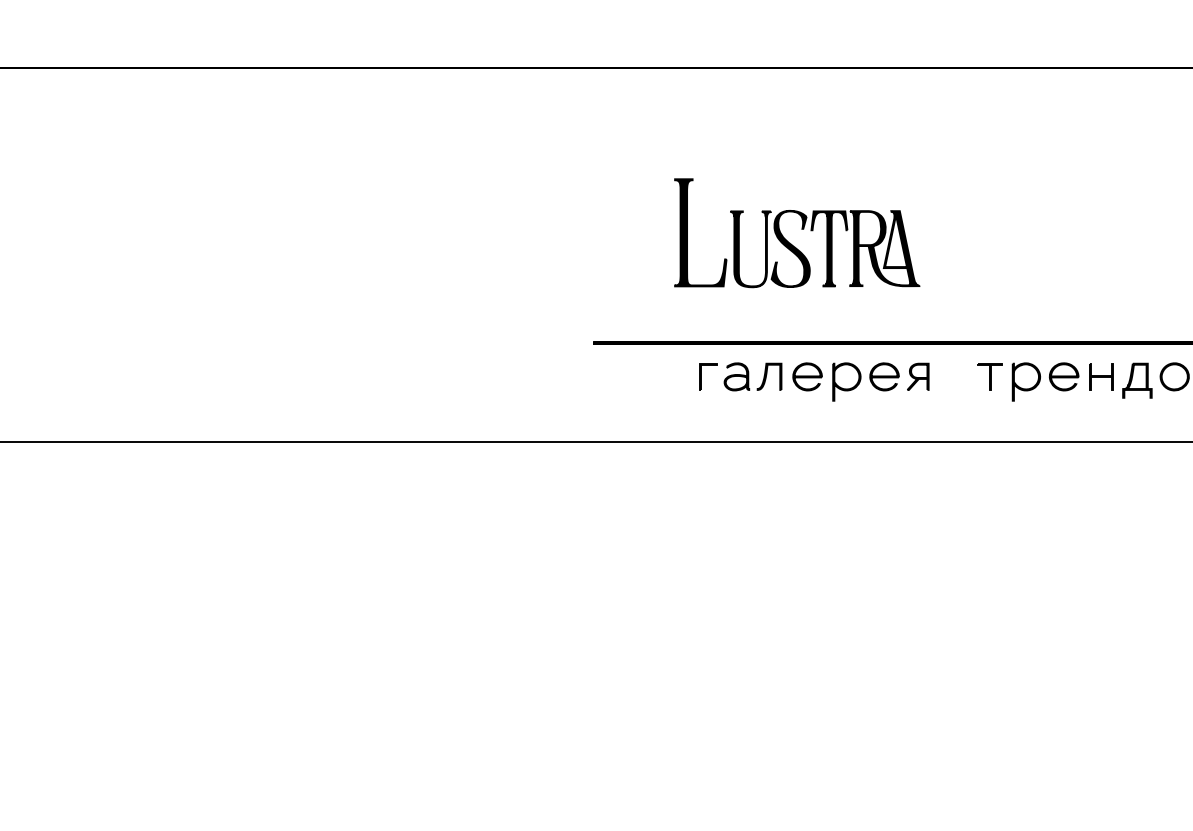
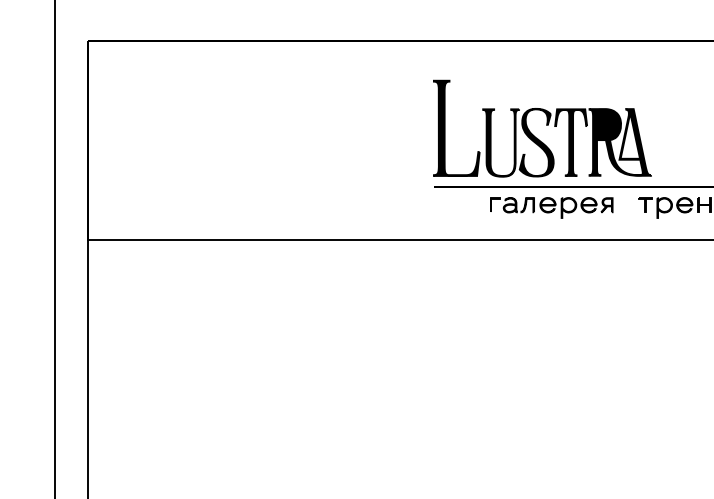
part: (797, 232) -> (542, 128), size x1.67

